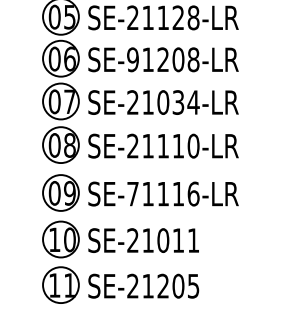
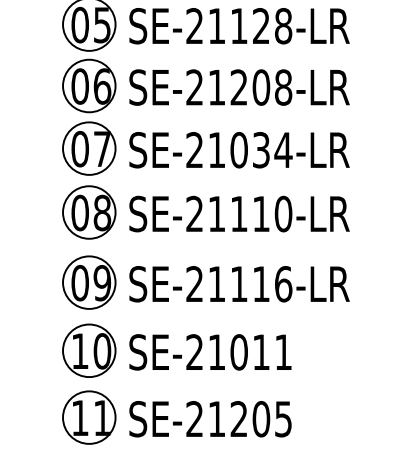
text: (132, 59) -> (194, 87), SE-91208-LR -> SE-21208-LR
text: (132, 193) -> (194, 283), SE-71116-LR -> SE-21116-LR

